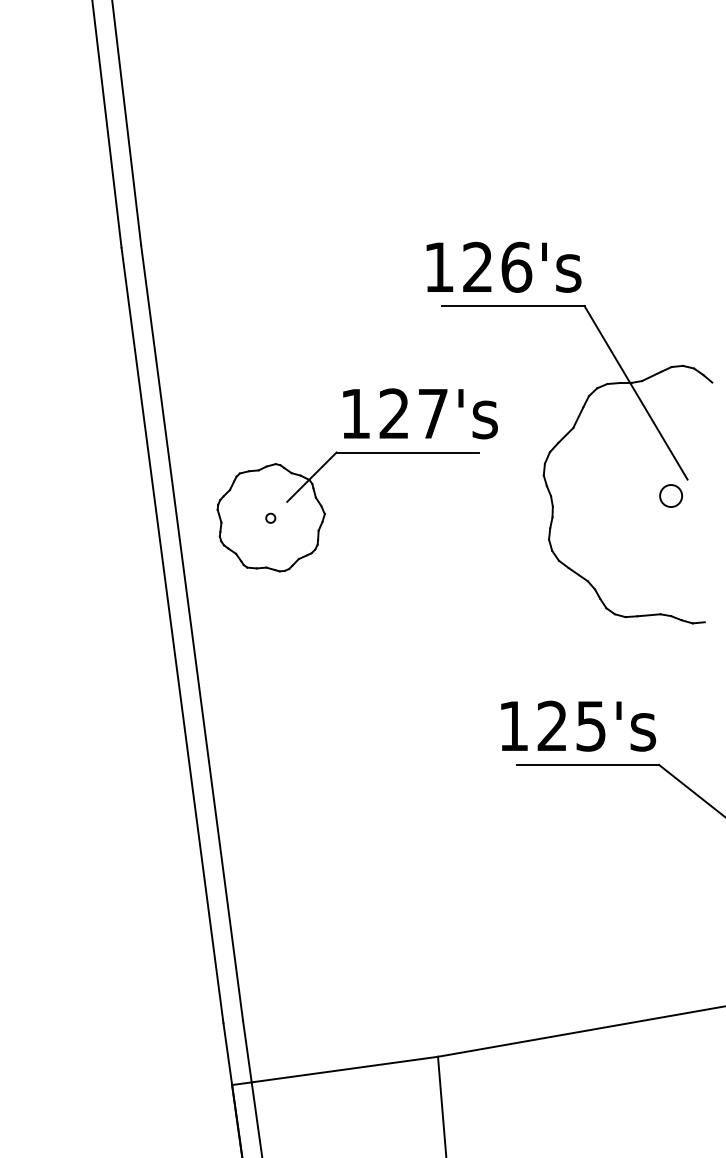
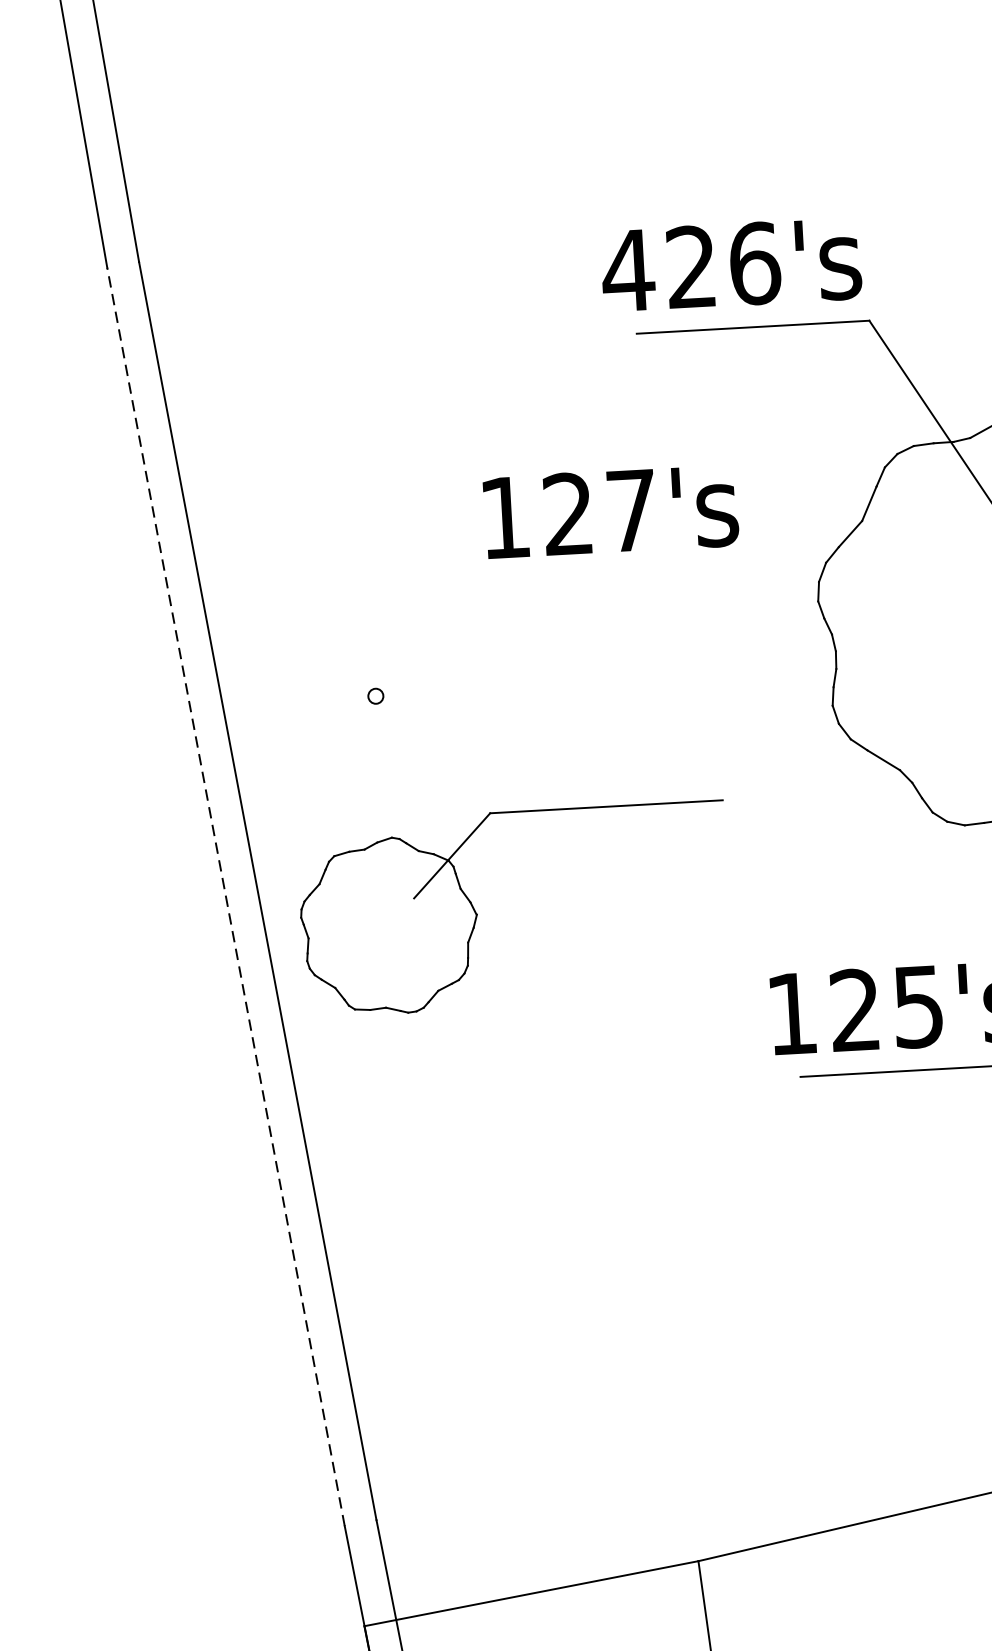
text: (439, 266) -> (628, 269), 126's -> 426's
part: (325, 512) -> (477, 912), moved
line: (172, 635) -> (225, 896), solid -> dashed

